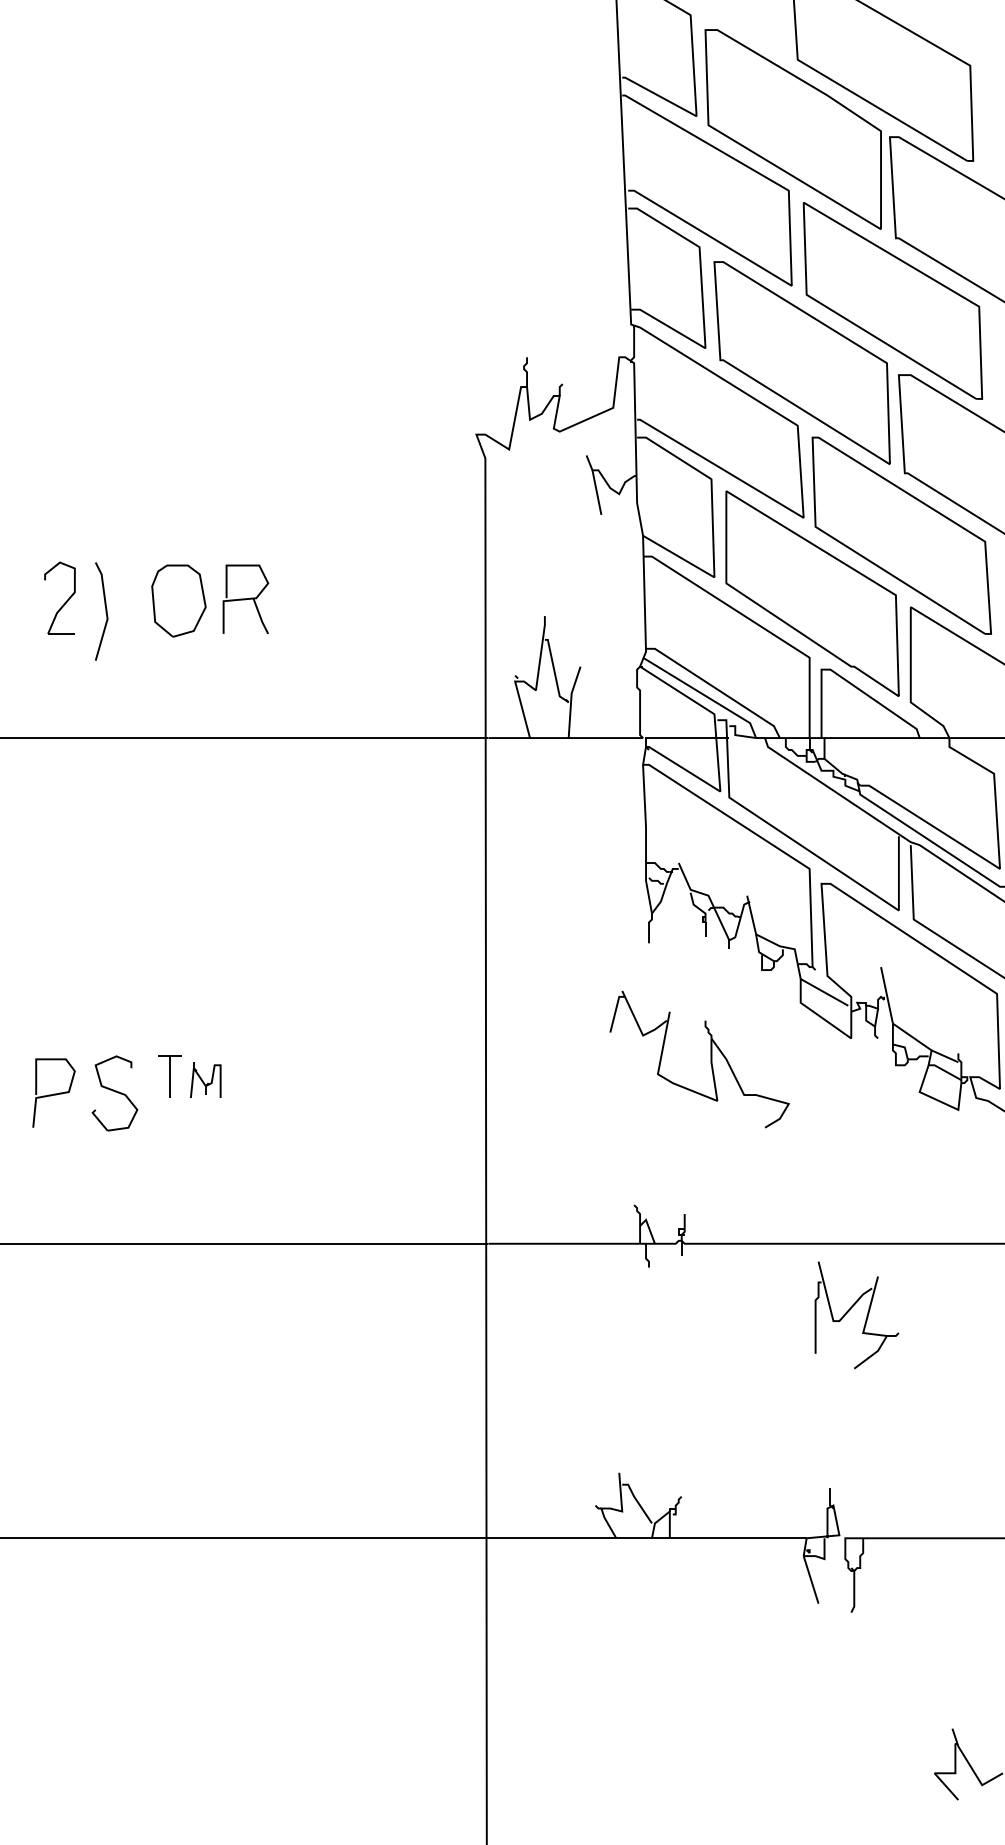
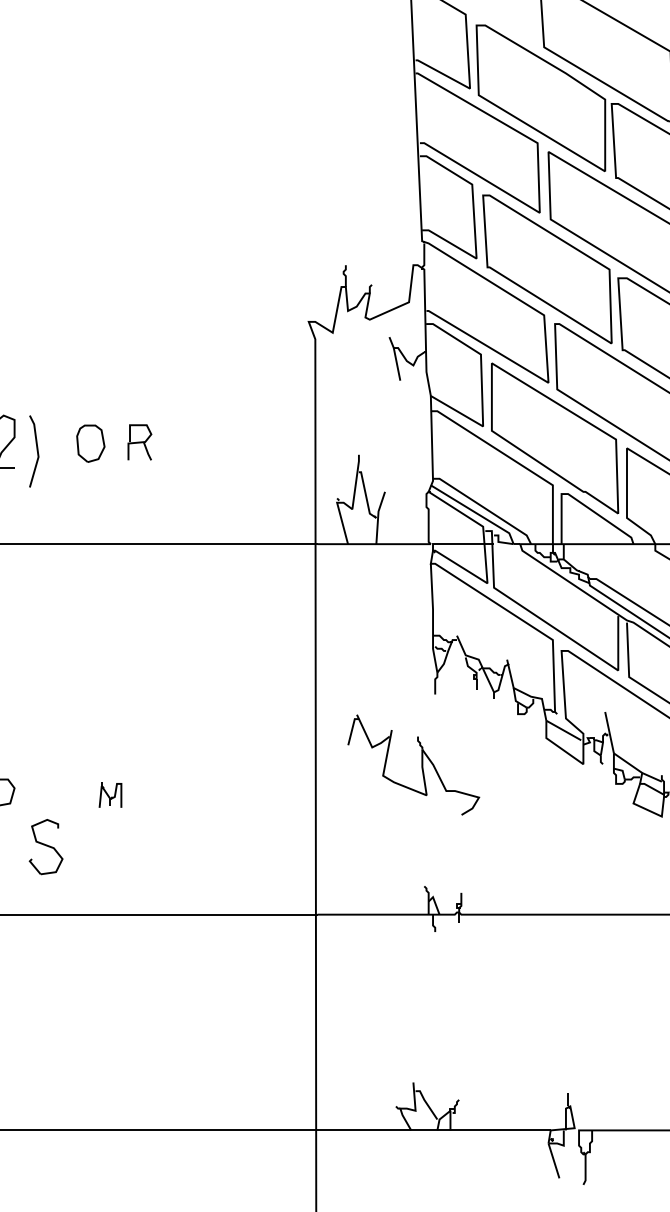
part: (245, 599) -> (139, 442), size x0.7
part: (178, 600) -> (90, 443), size x0.7
part: (710, 1059) -> (421, 765), moved
part: (169, 1076) -> (83, 792), removed
part: (114, 1093) -> (45, 847), moved
part: (850, 1310) -> (582, 963), removed

